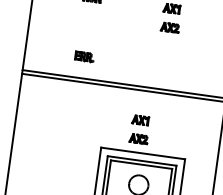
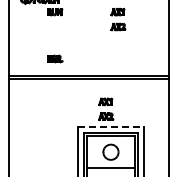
line: (143, 153) -> (111, 127), solid -> dashed

